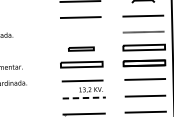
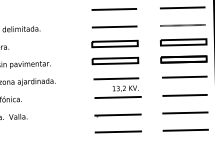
line: (80, 33) -> (114, 26), added
part: (80, 48) -> (114, 43), size x1.67
line: (84, 98) -> (118, 97), dashed -> solid

